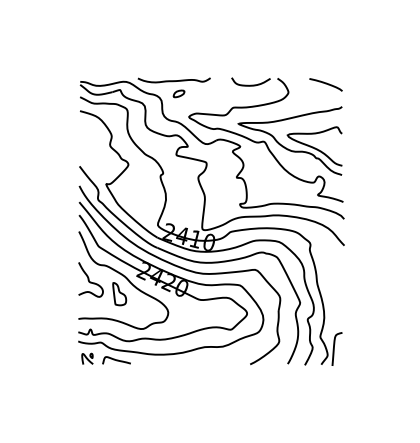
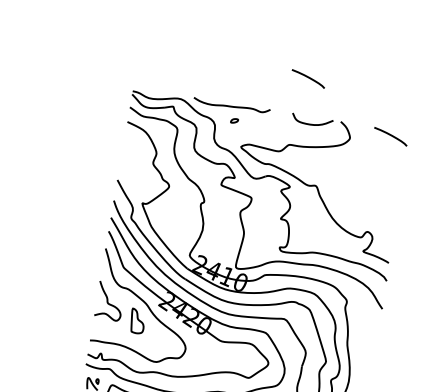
curve: (240, 43) -> (307, 78), added
part: (178, 93) -> (234, 120), size x0.6
part: (289, 140) -> (342, 188), removed

